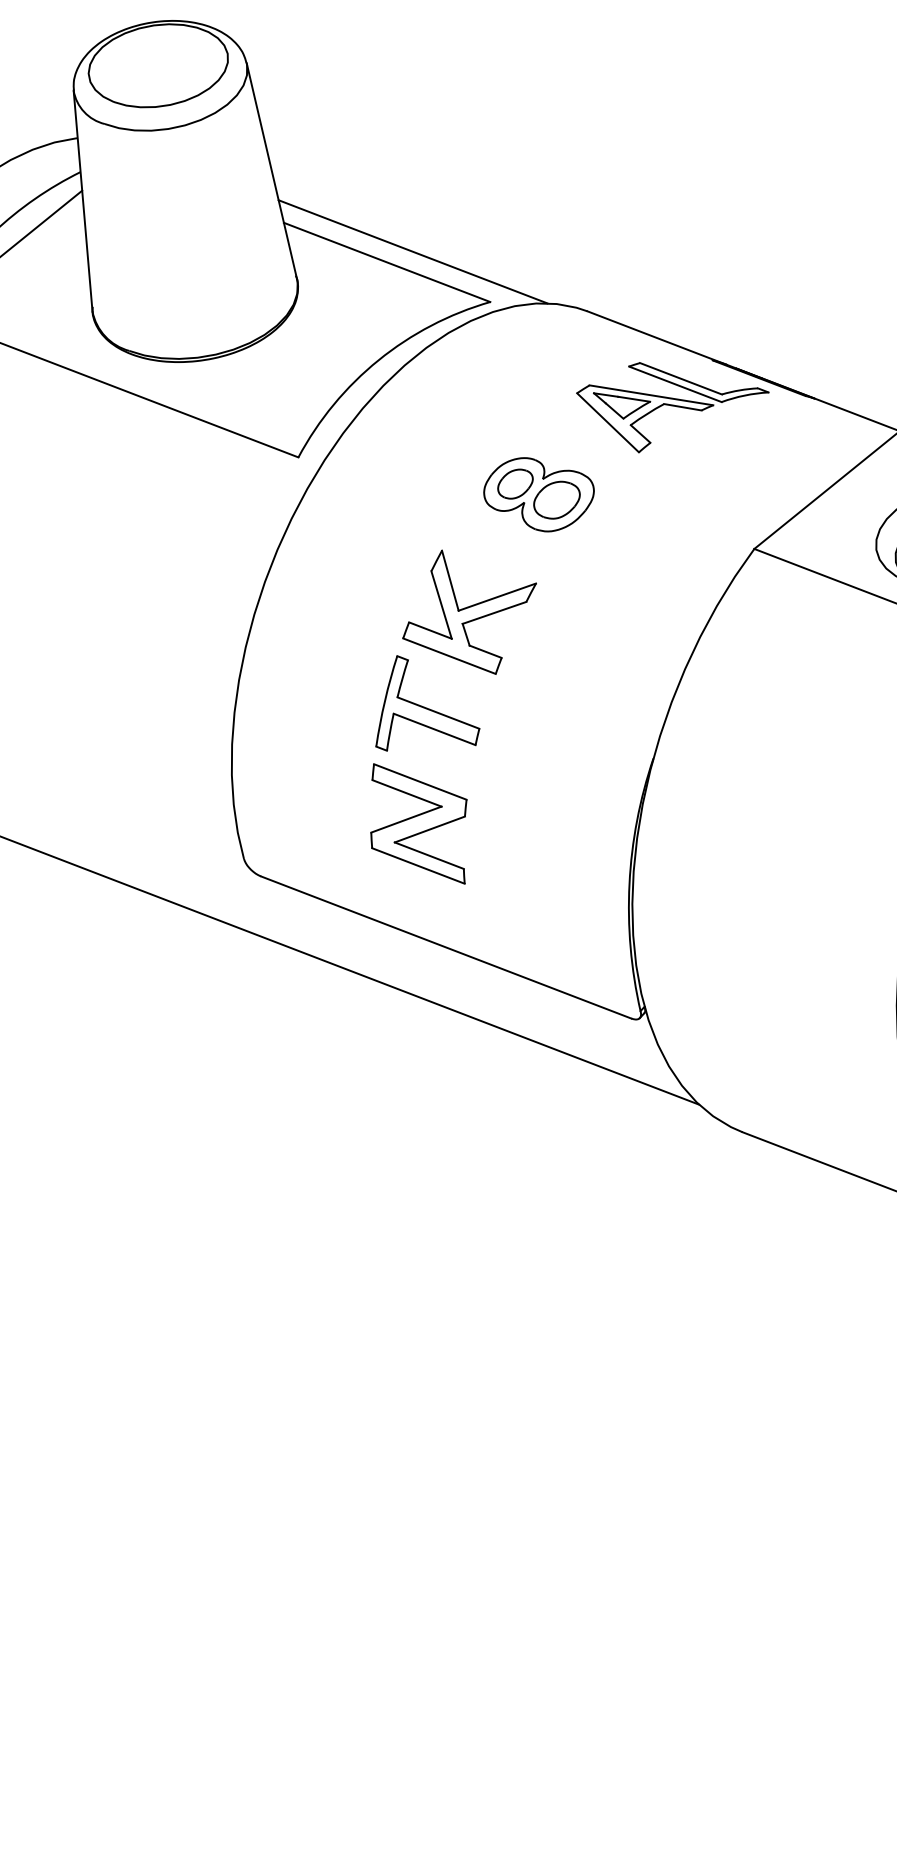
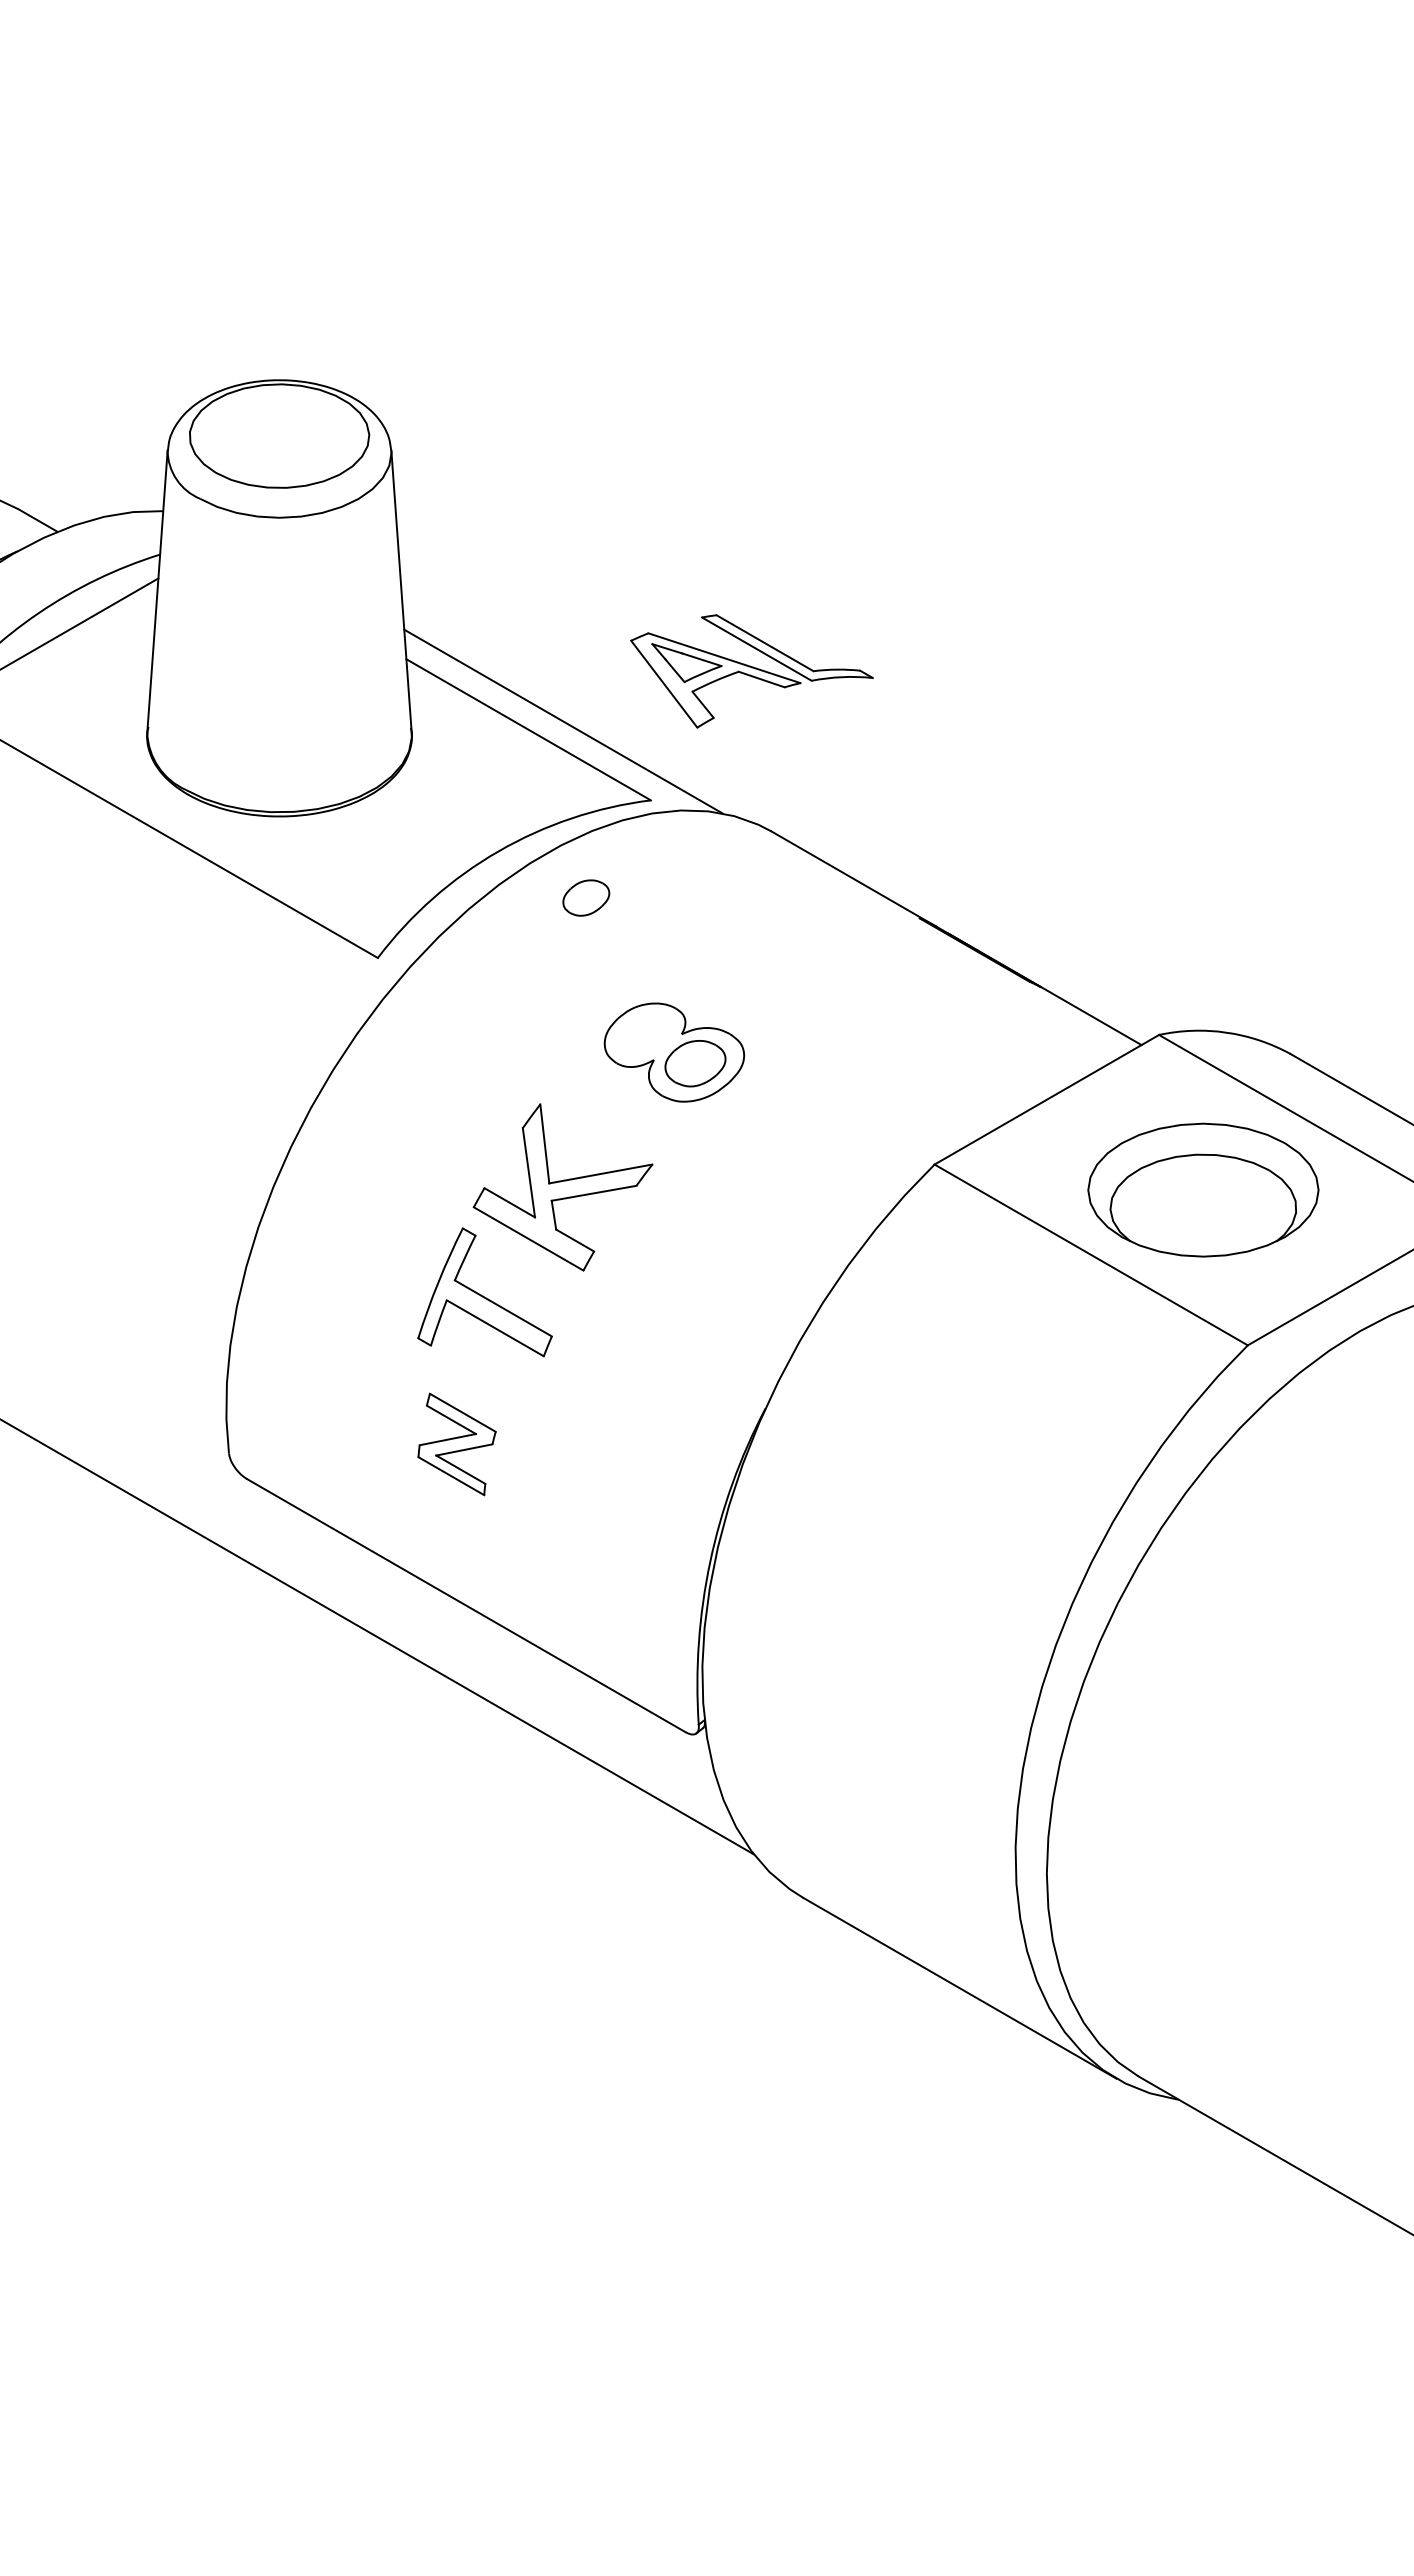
part: (673, 402) -> (751, 671), moved
part: (515, 483) -> (586, 897), moved
part: (418, 824) -> (456, 1444), size x0.6

